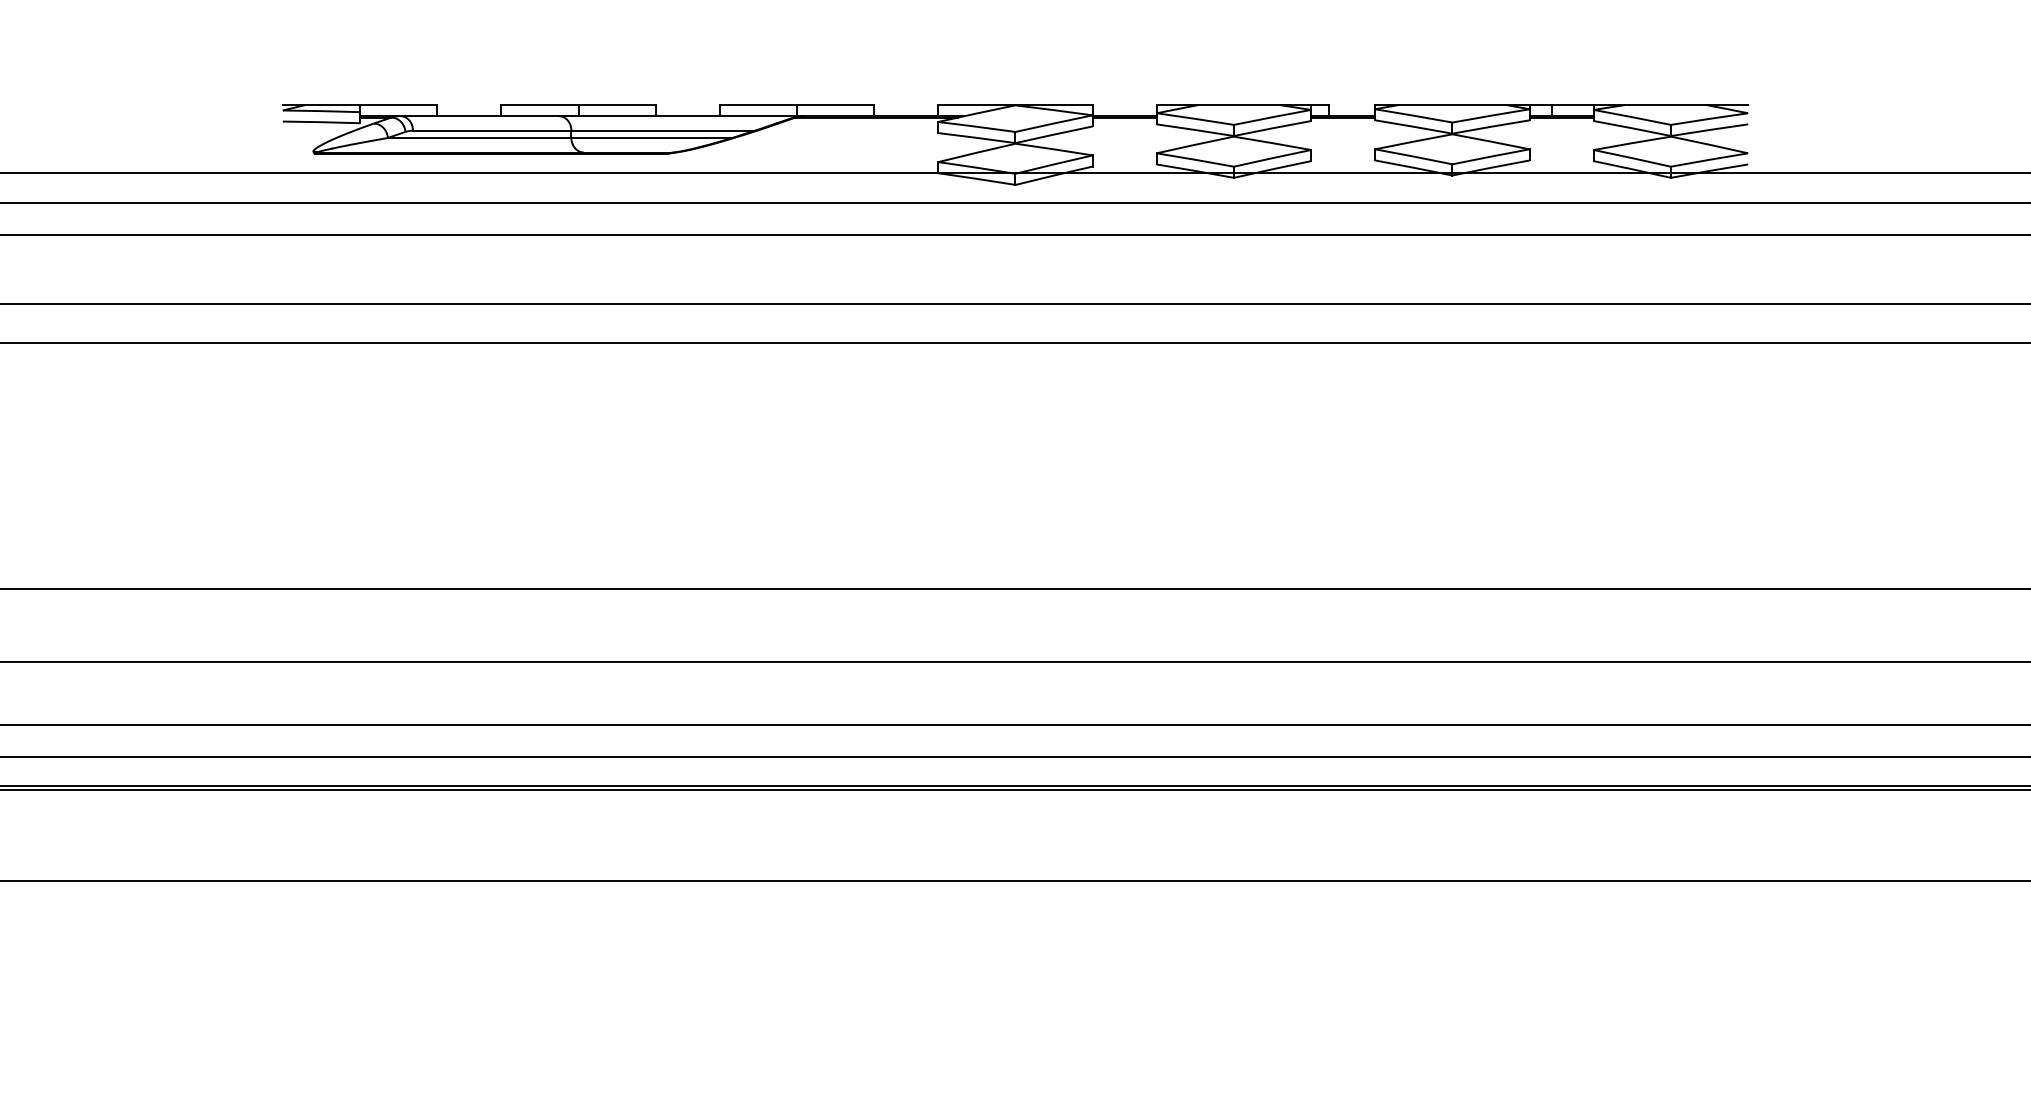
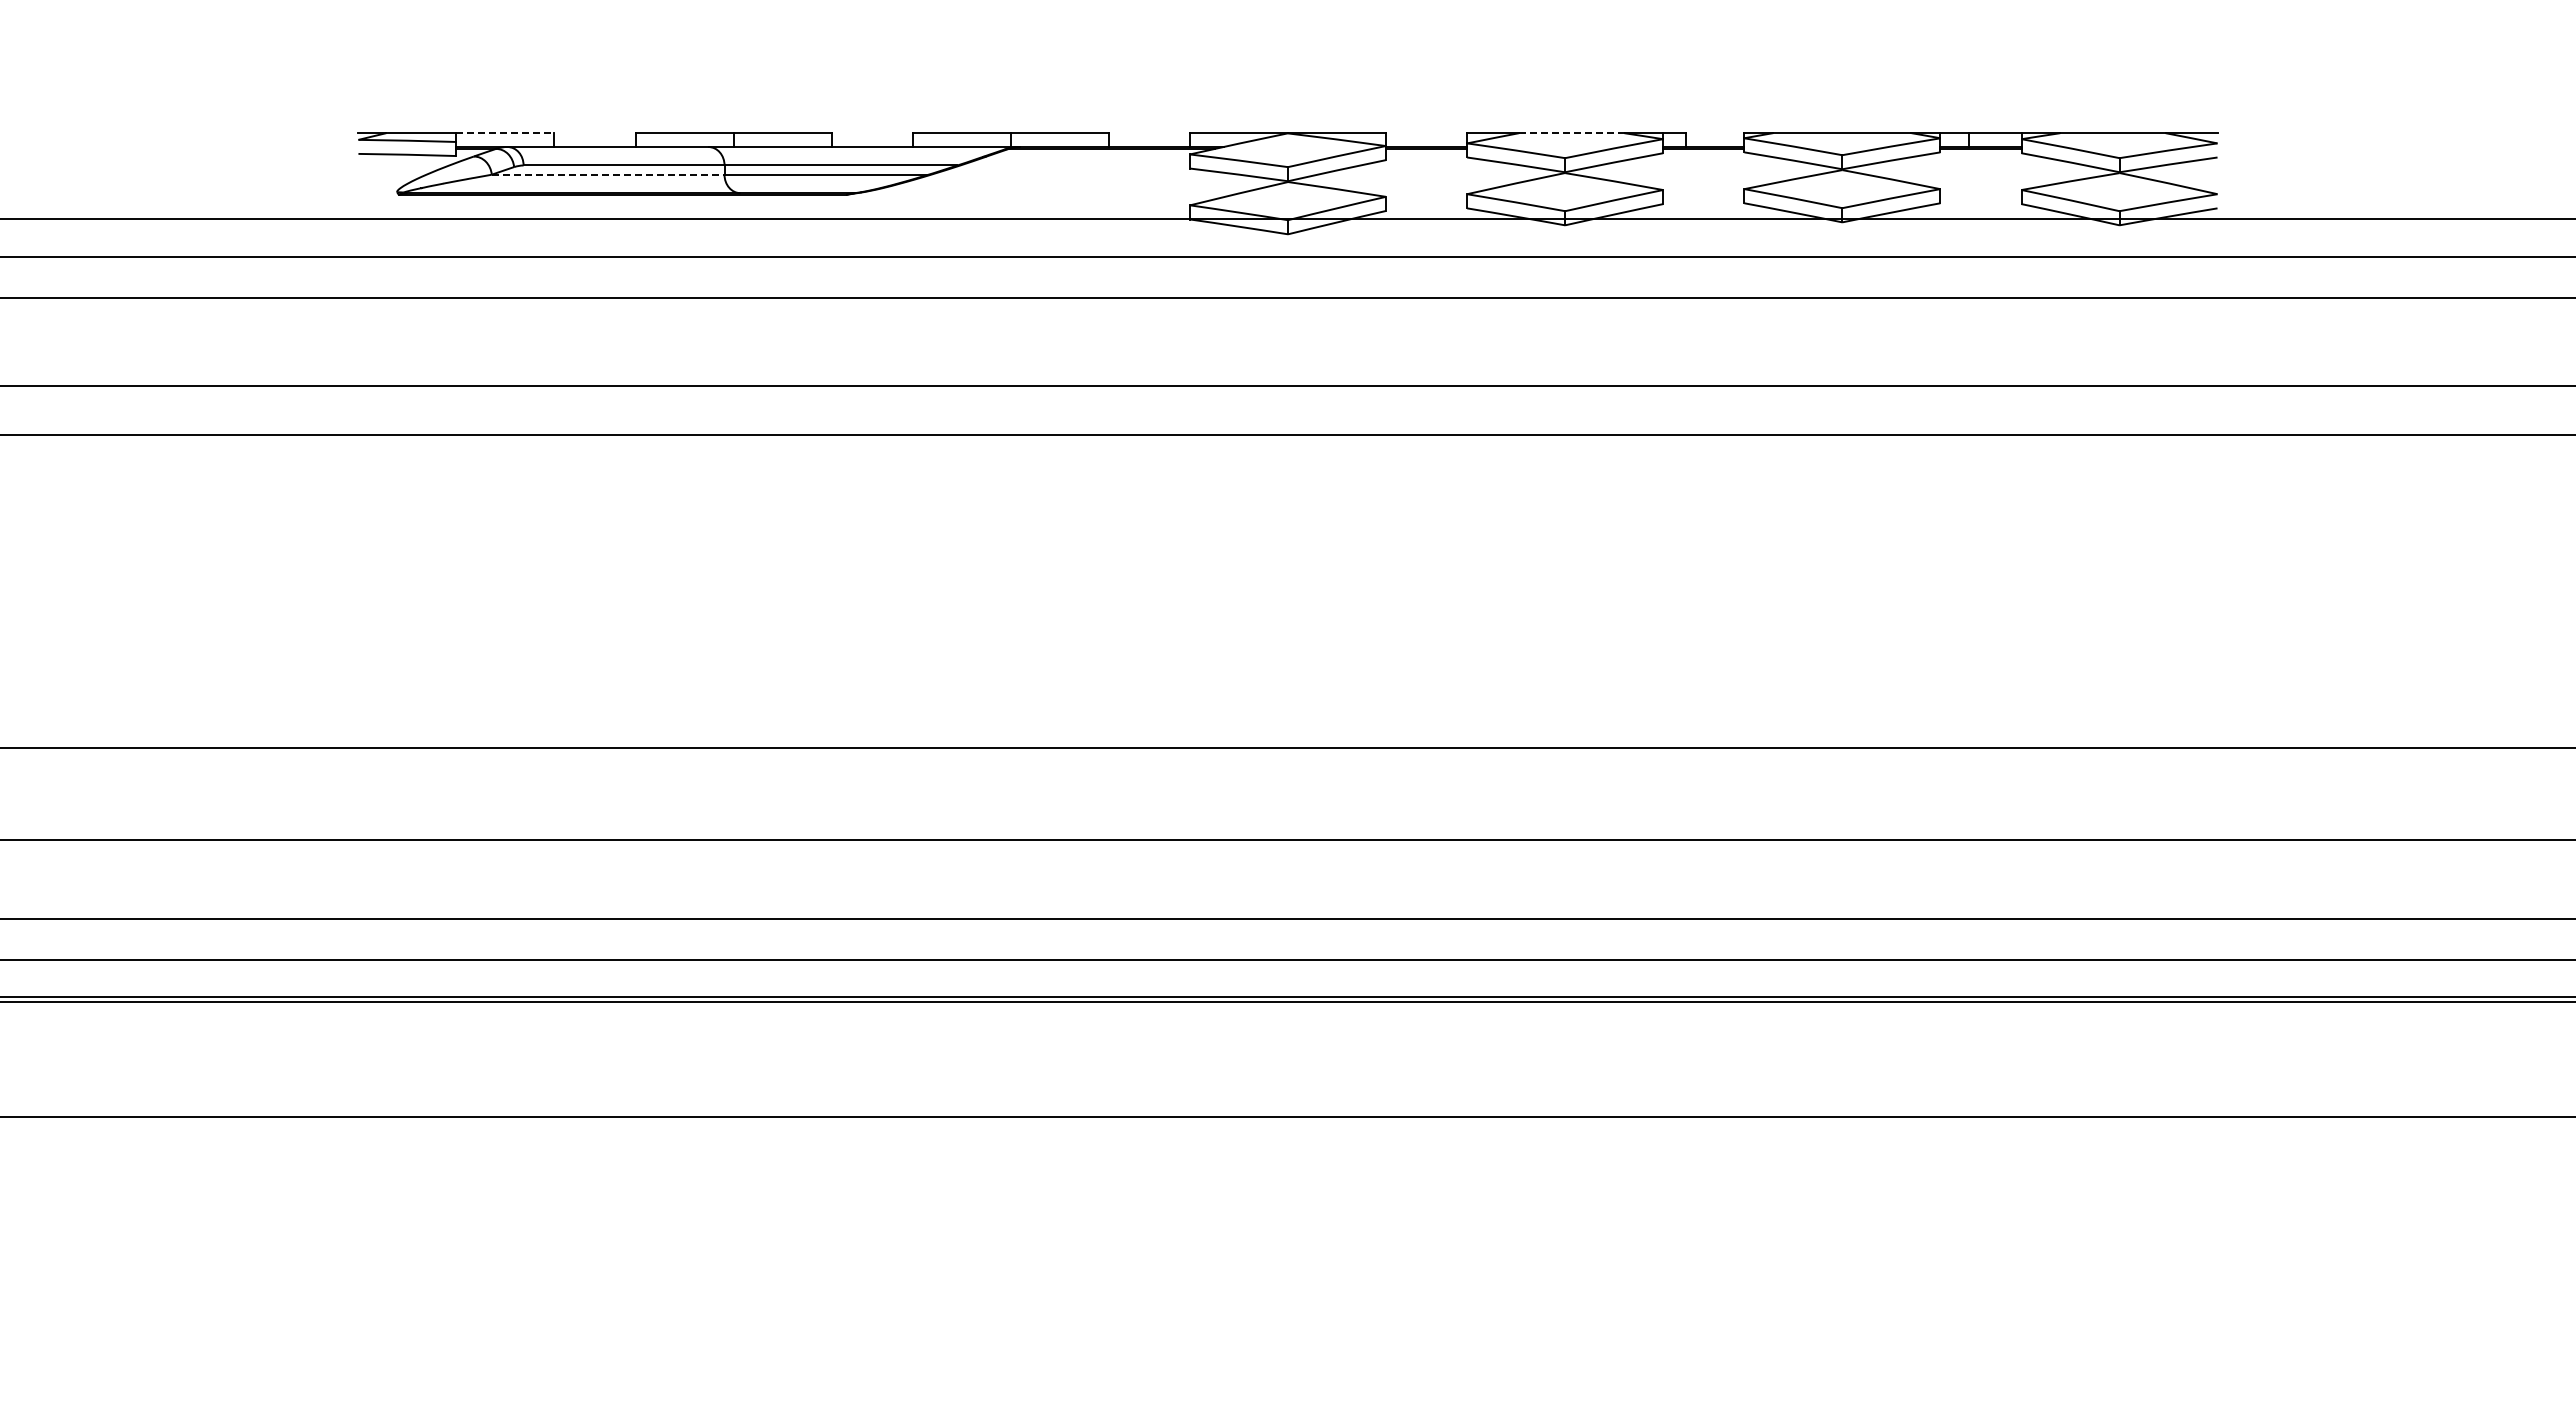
line: (398, 105) -> (505, 133), solid -> dashed
line: (1238, 105) -> (1571, 133), solid -> dashed
line: (479, 137) -> (608, 174), solid -> dashed

